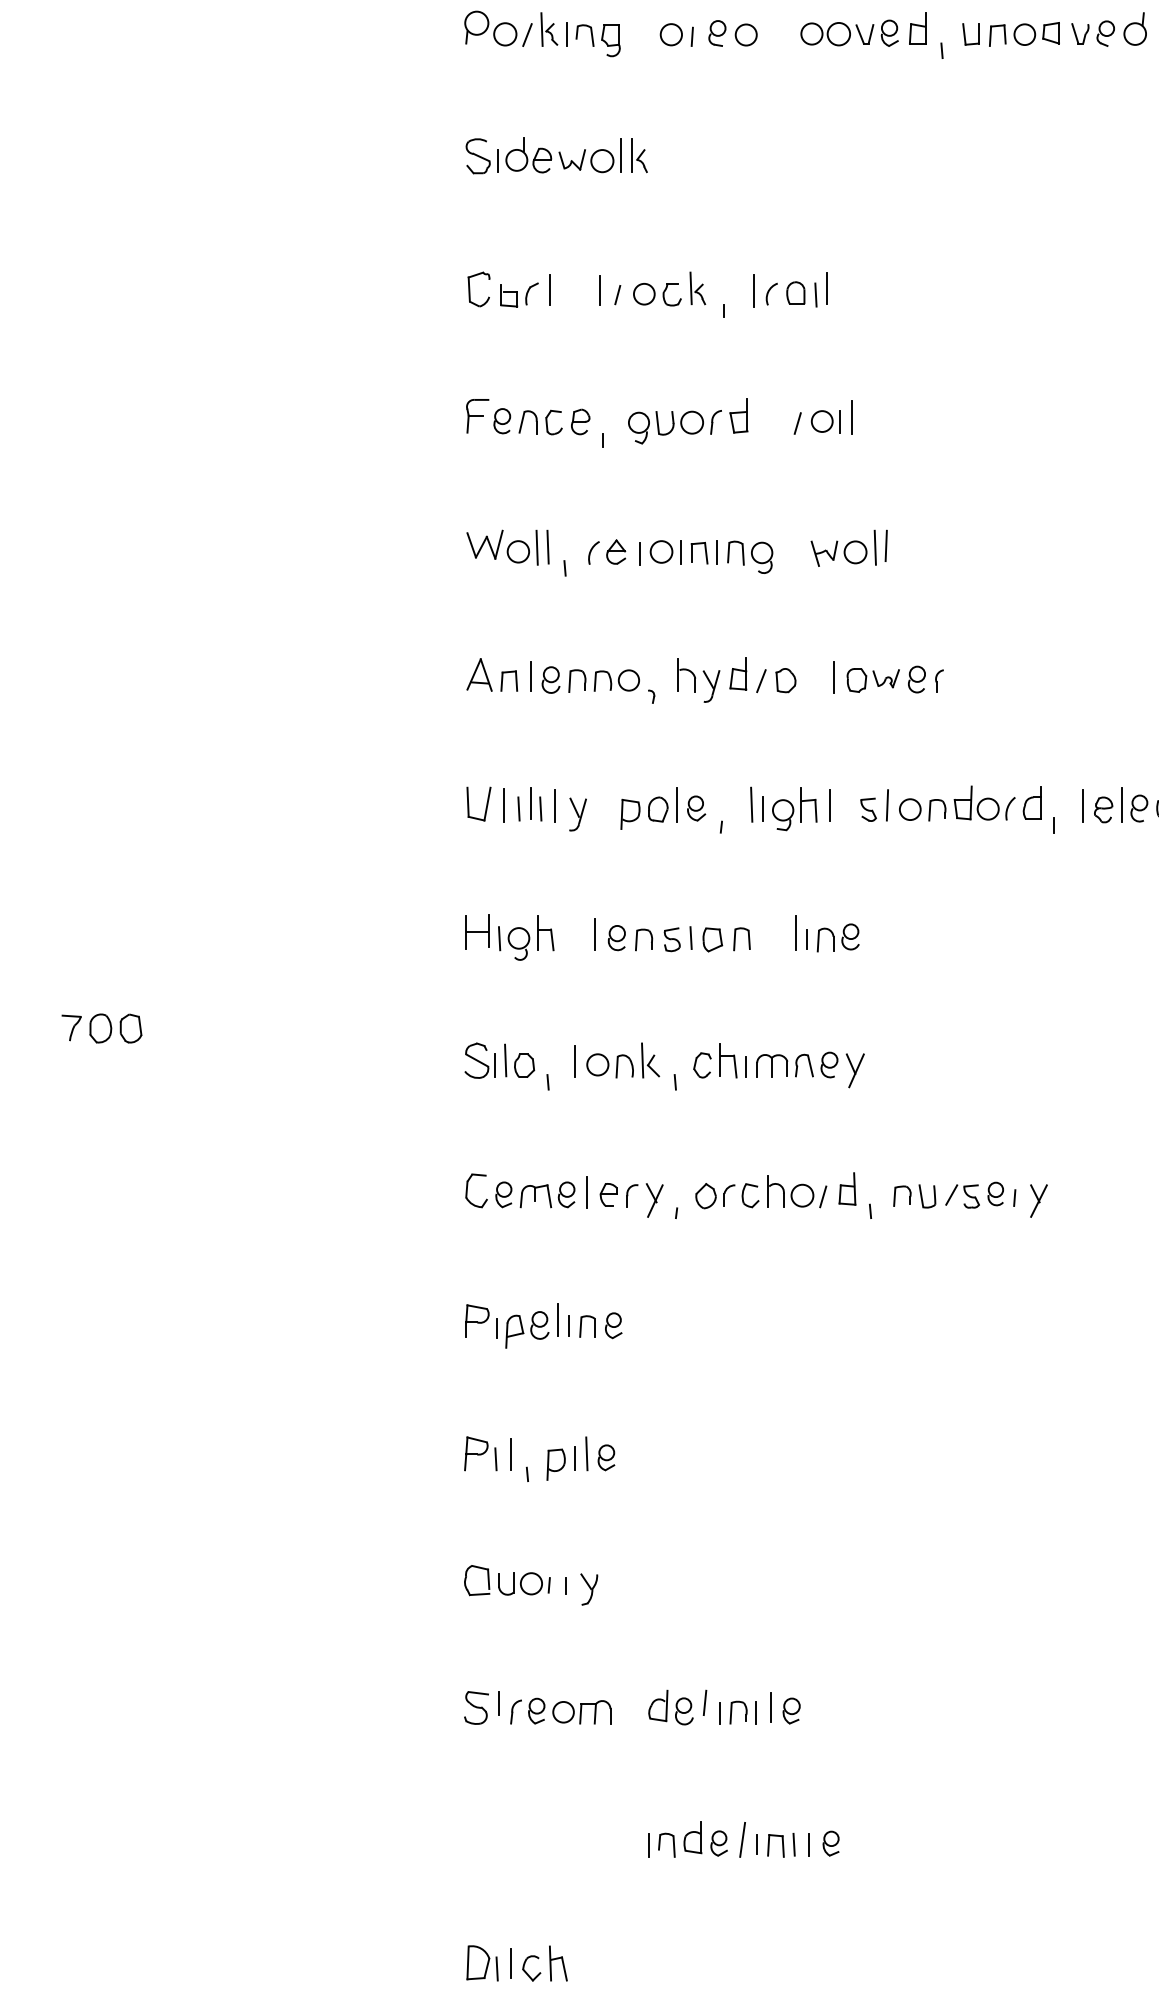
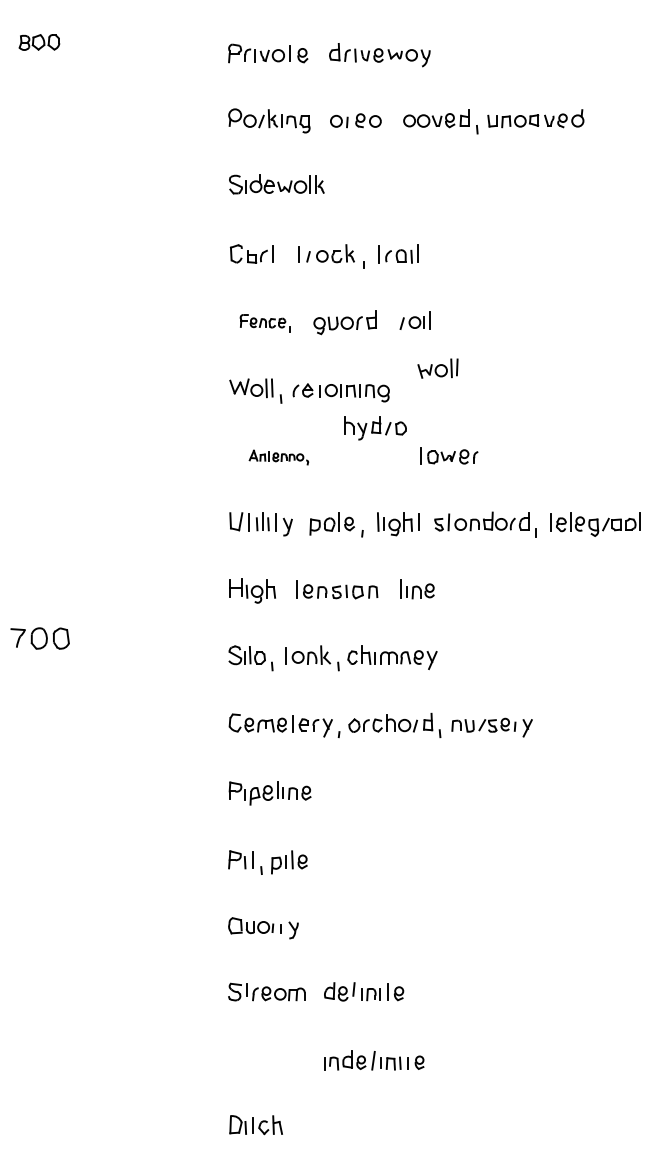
part: (535, 423) -> (265, 323), size x0.7
part: (848, 548) -> (437, 368), moved
part: (560, 680) -> (278, 457), size x0.6
part: (736, 680) -> (375, 428), moved
part: (100, 1028) -> (39, 638), size x1.4

